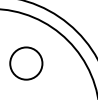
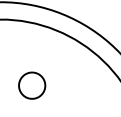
circle: (26, 63) -> (32, 85), size x0.6

